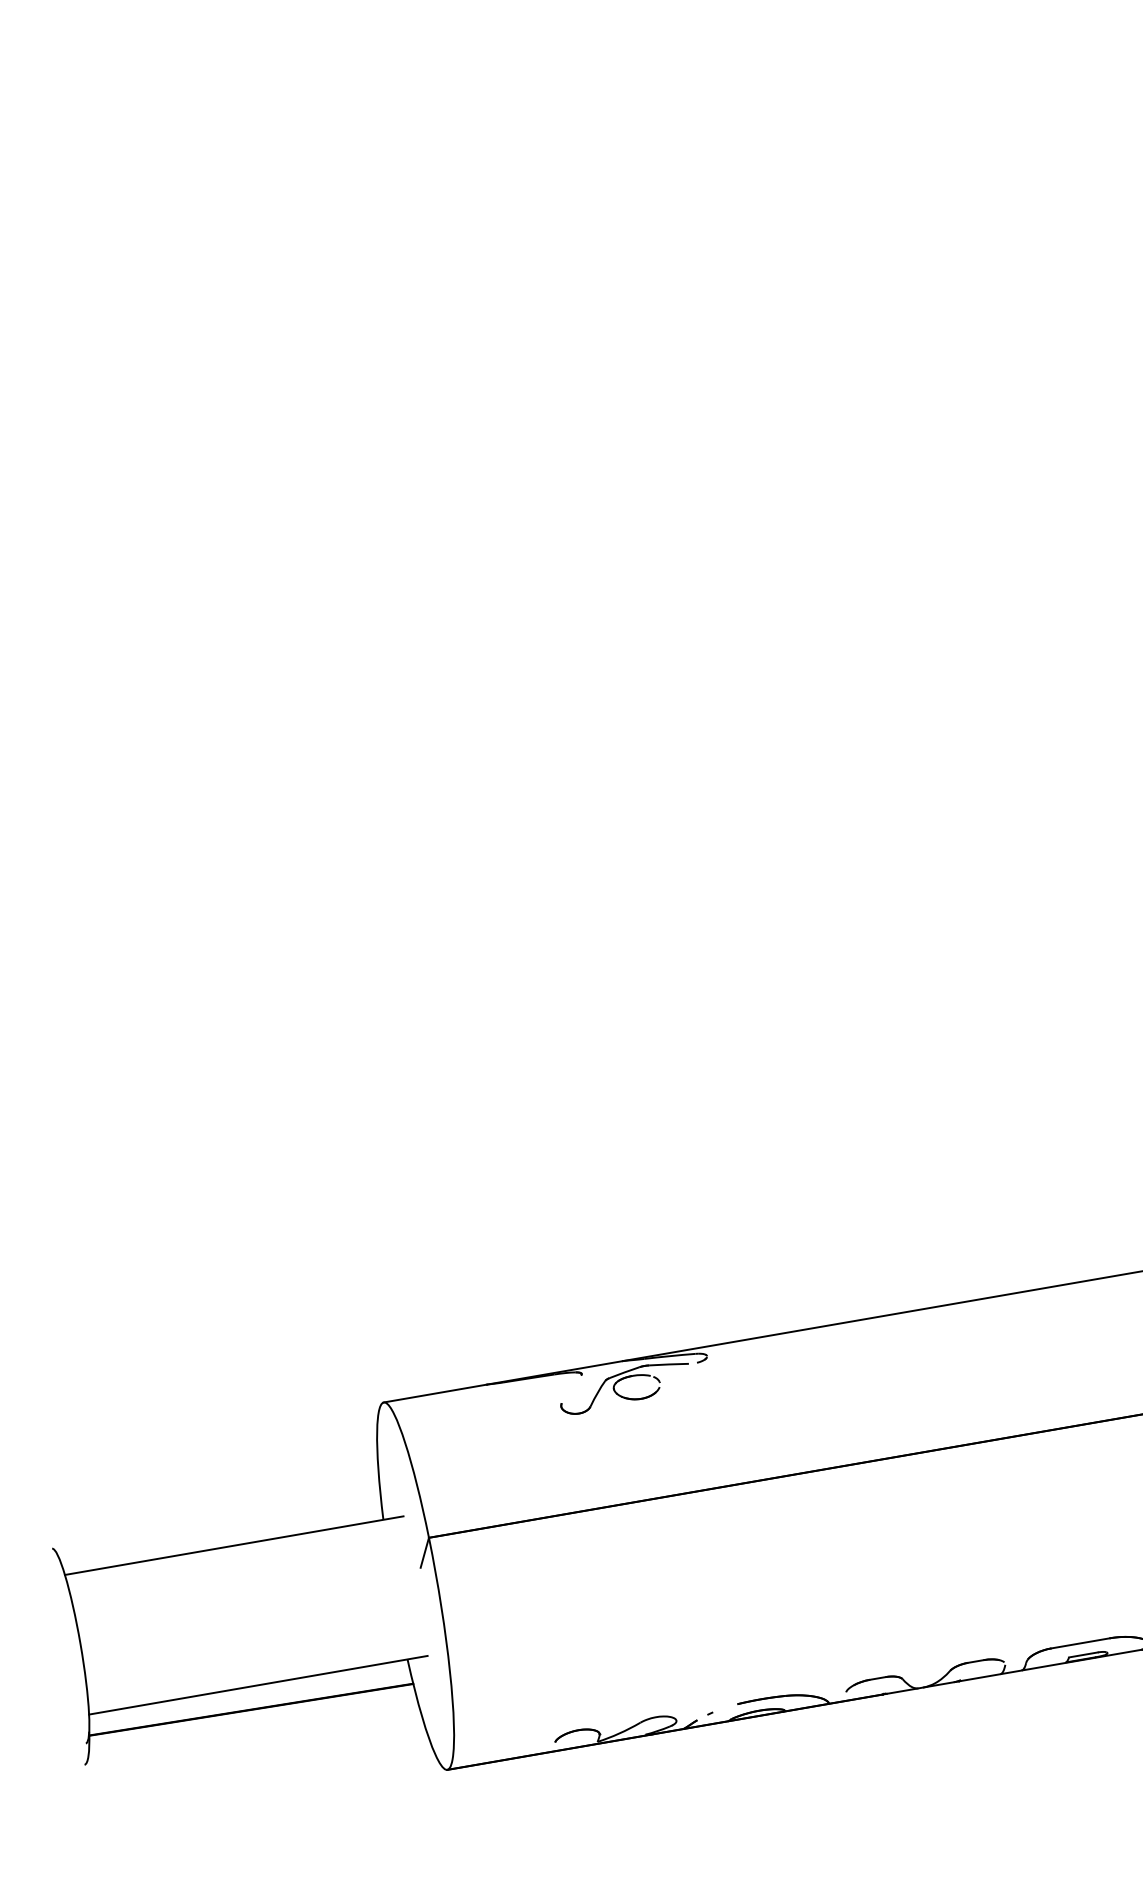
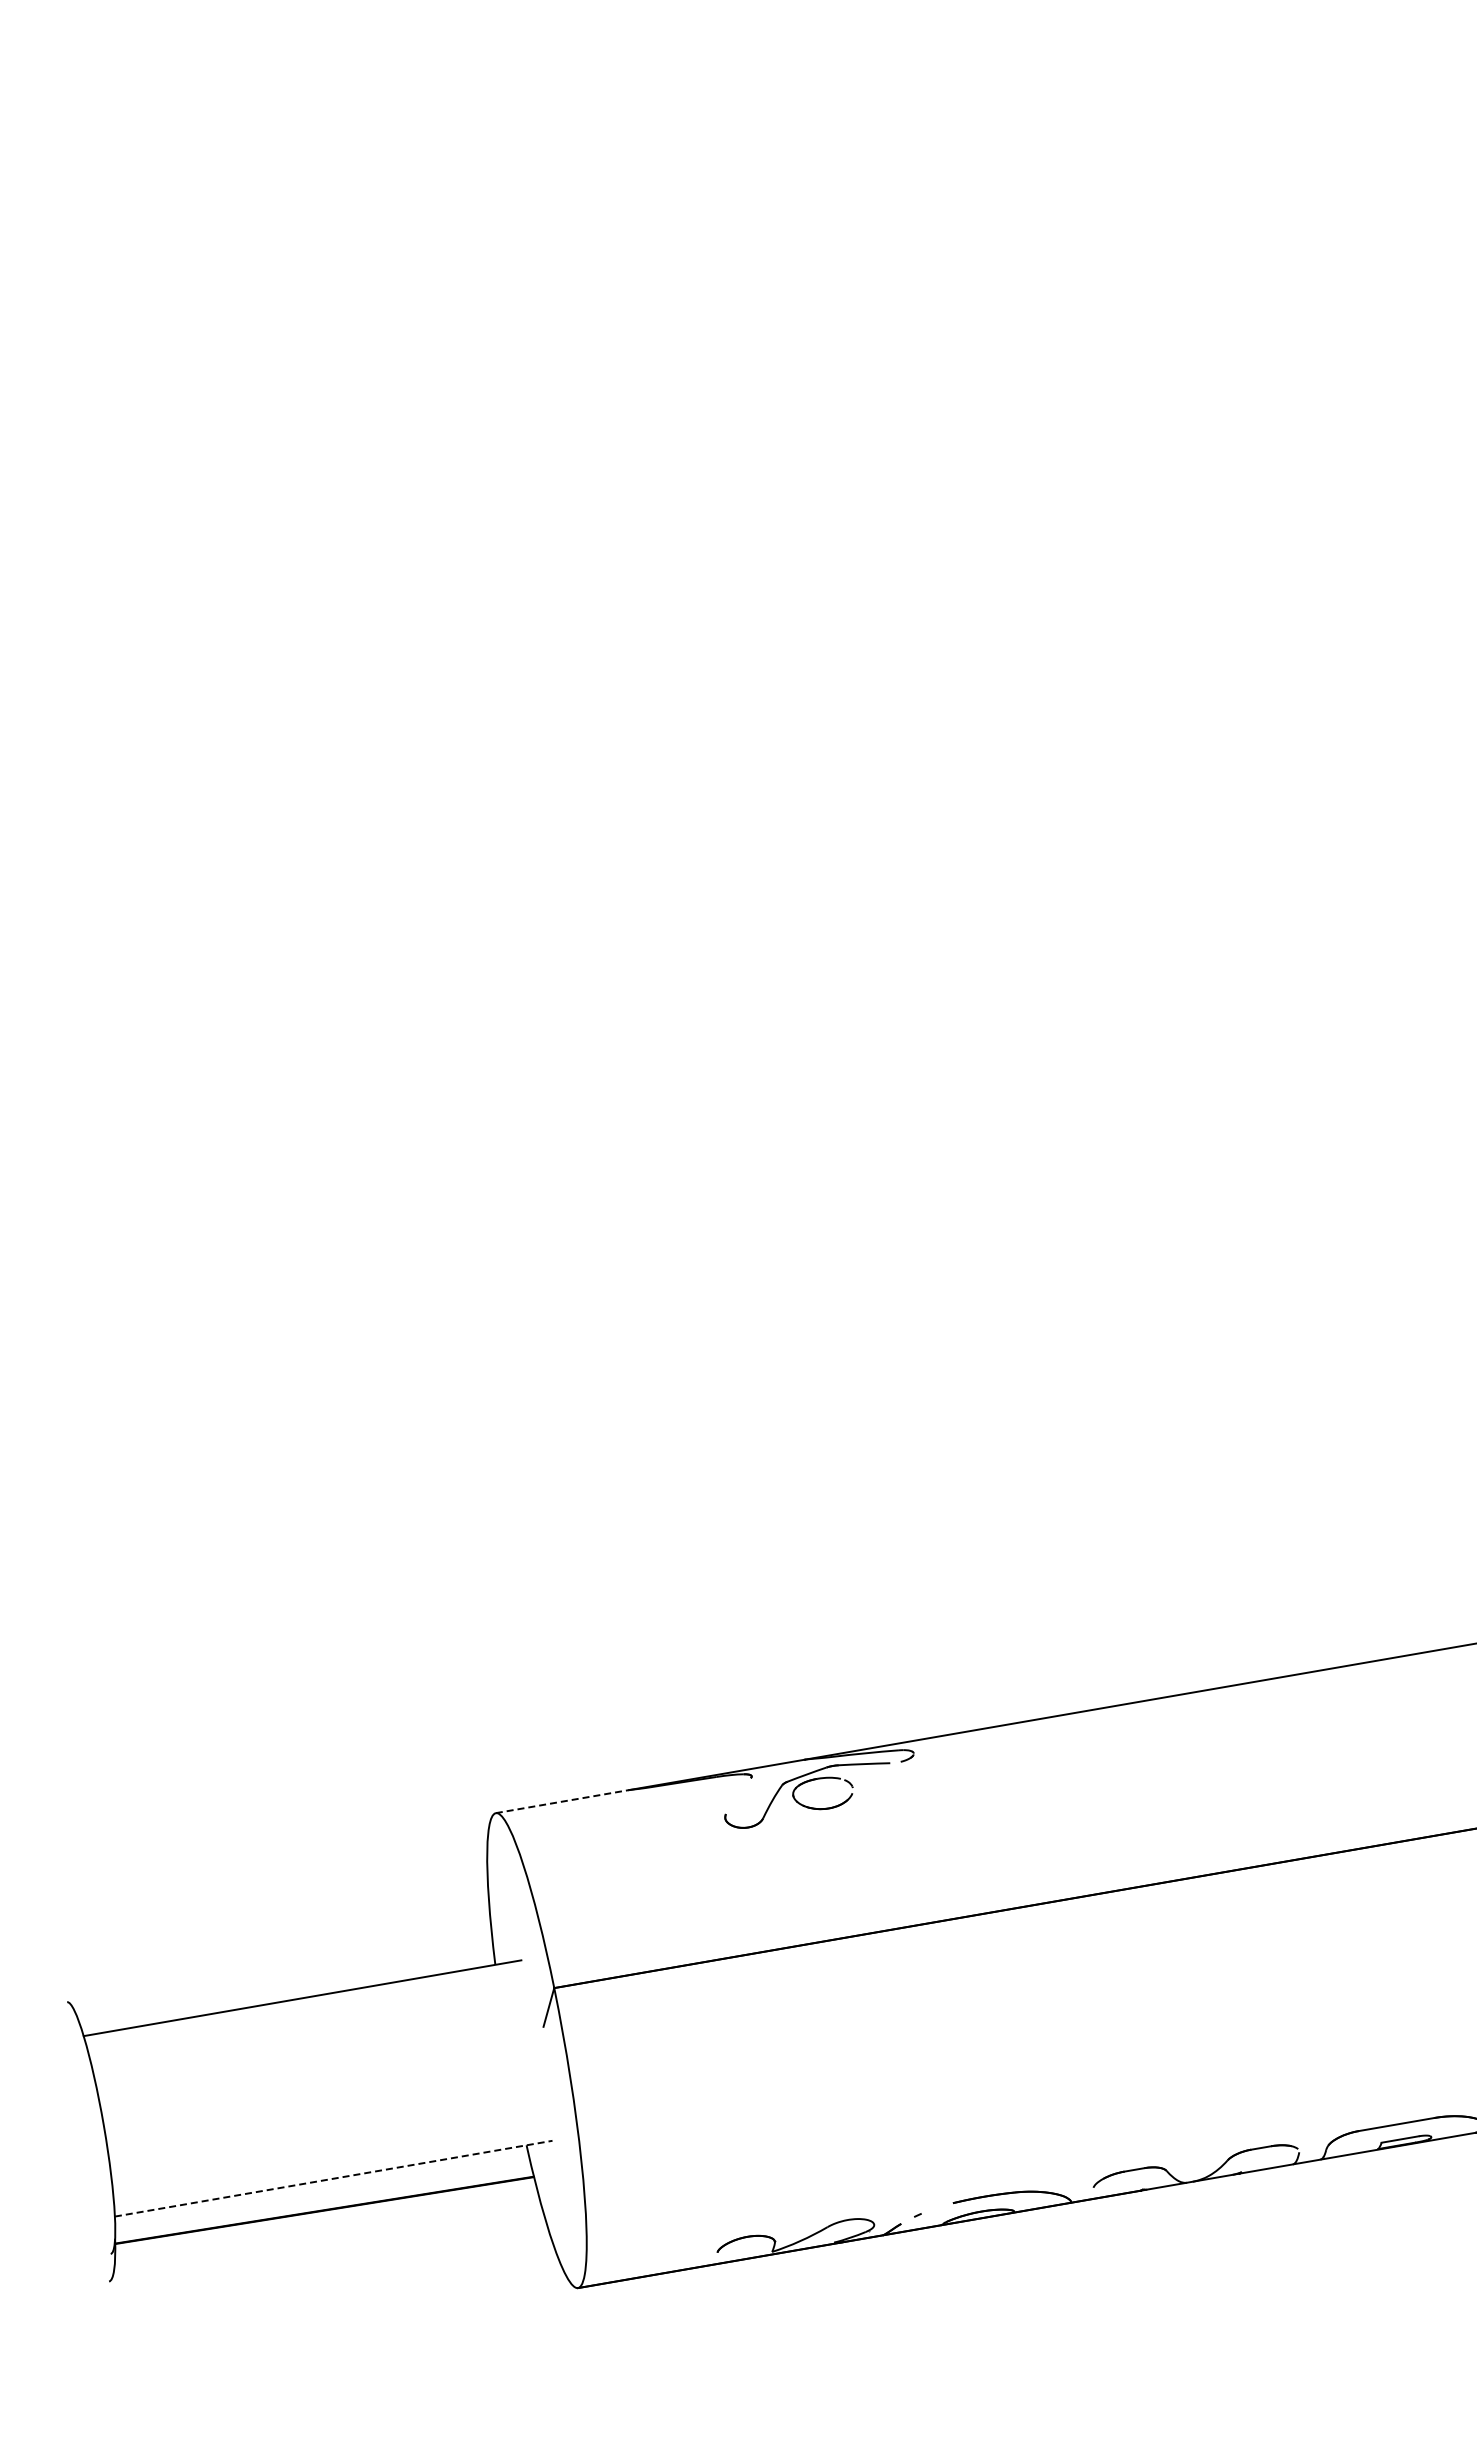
line: (435, 1393) -> (562, 1801), solid -> dashed
line: (258, 1685) -> (334, 2178), solid -> dashed

